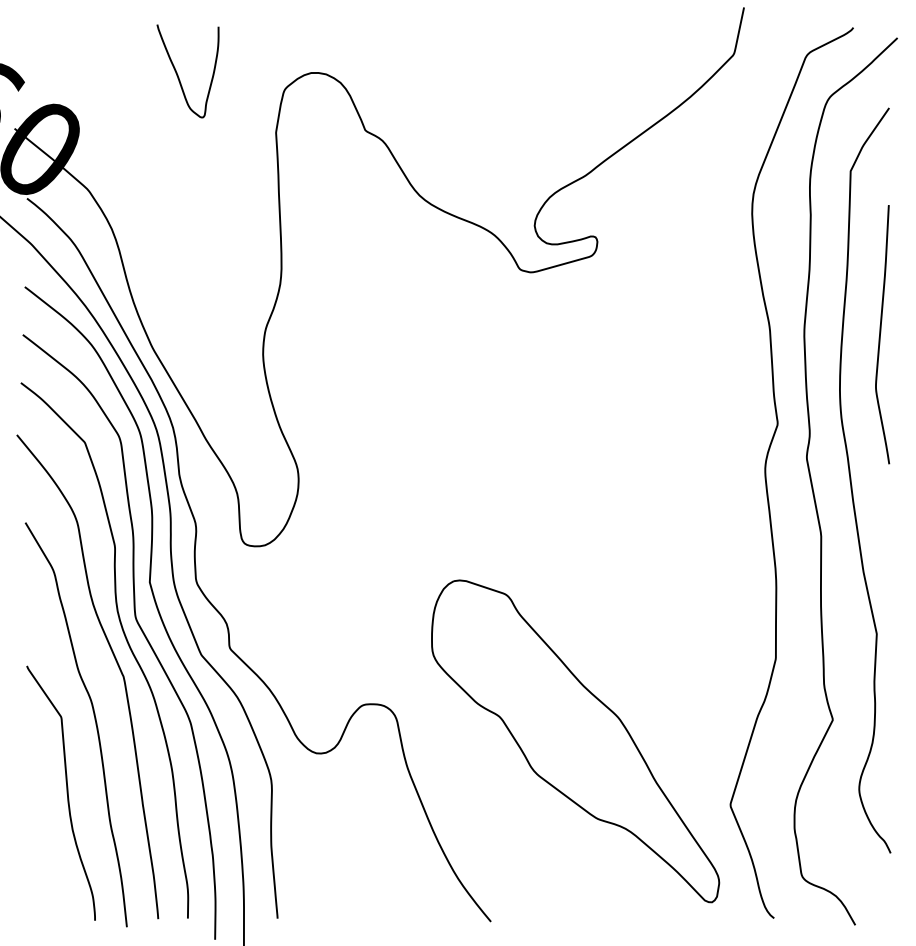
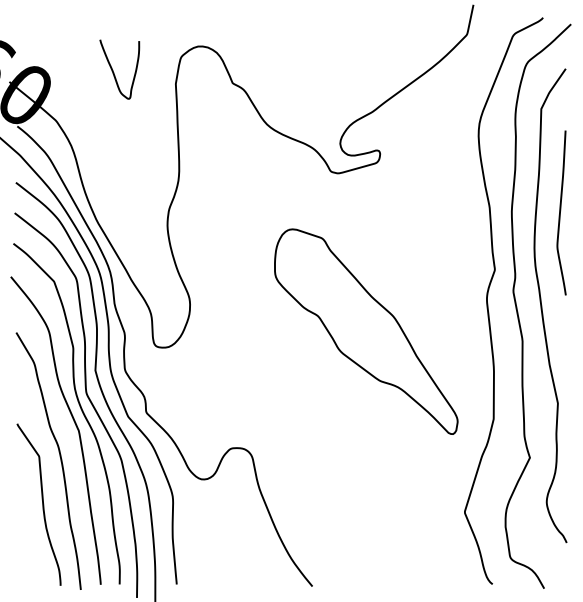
curve: (179, 76) -> (114, 72), moved
part: (575, 741) -> (366, 331), moved

